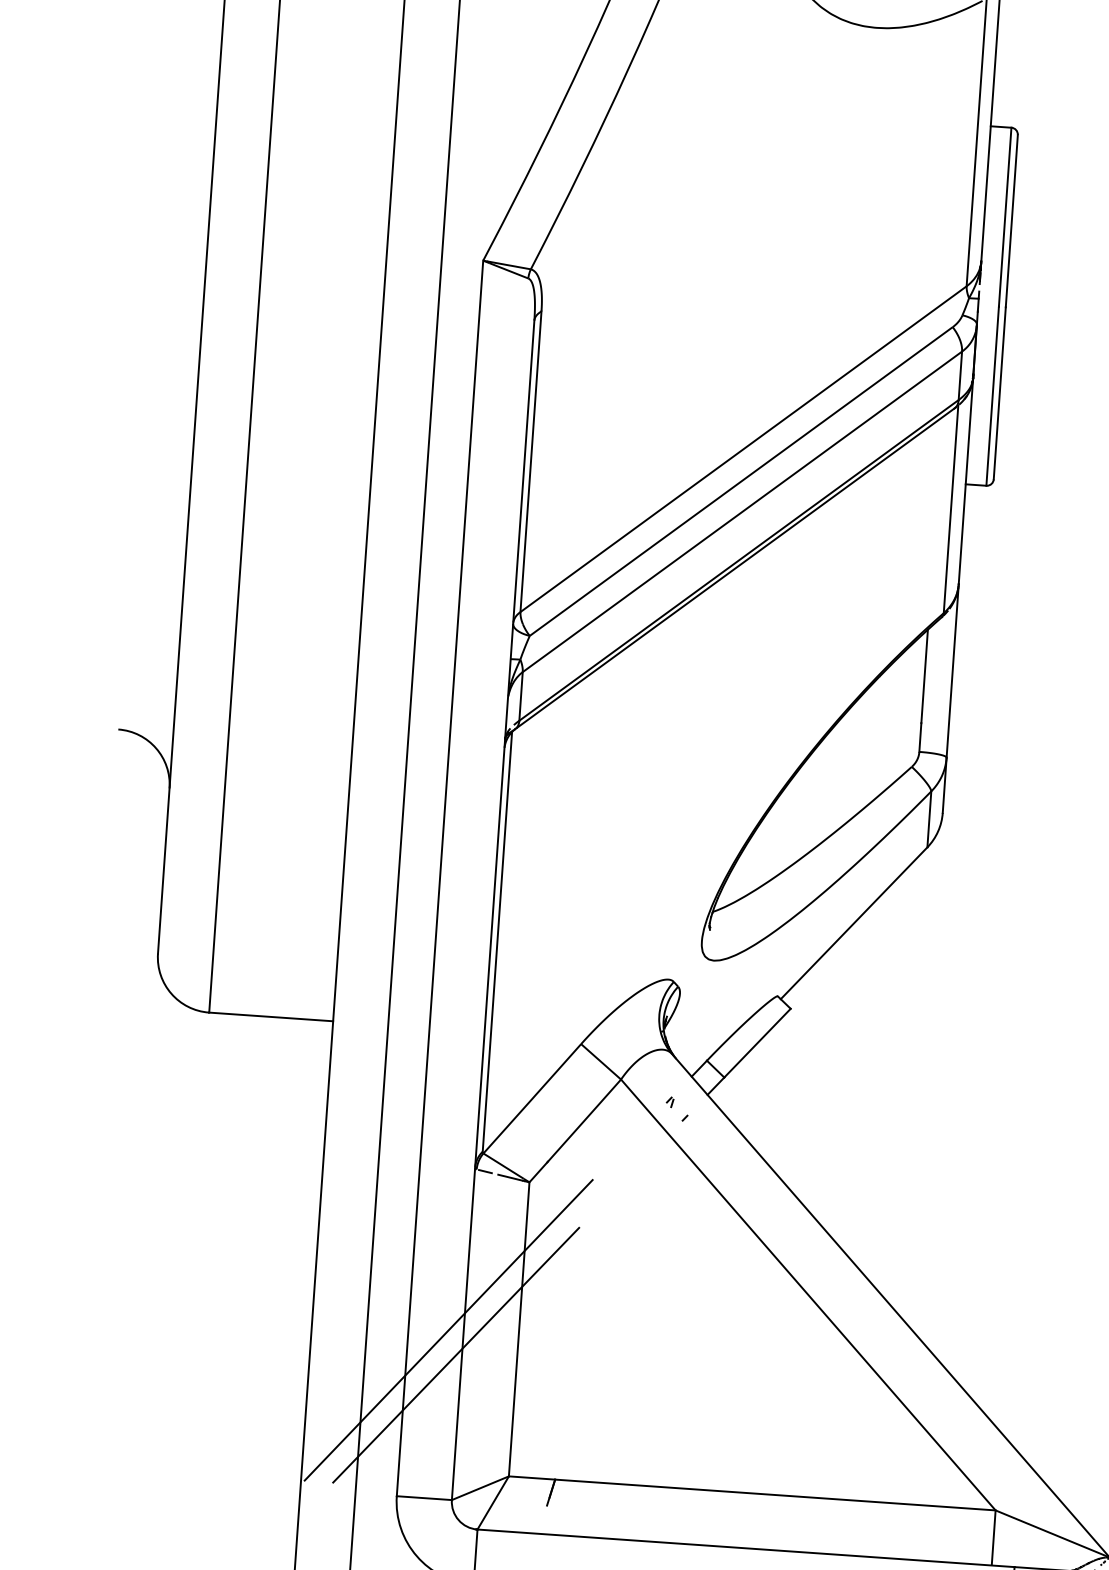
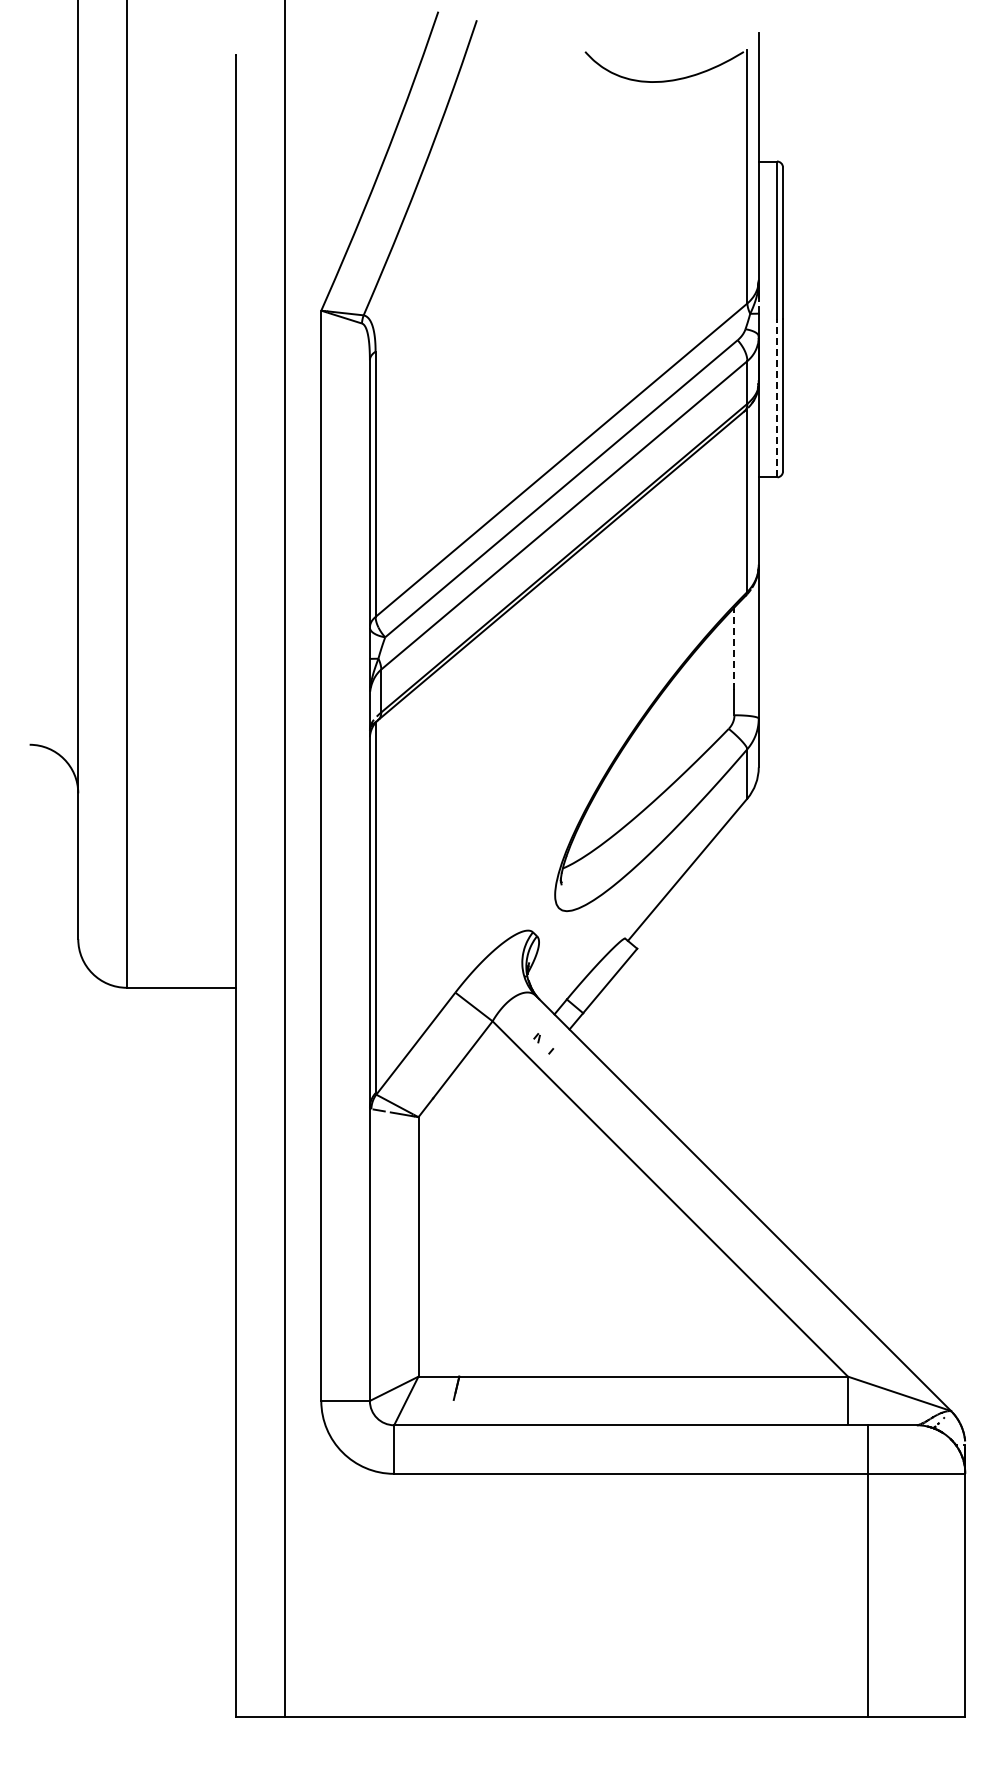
line: (992, 396) -> (776, 398), solid -> dashed
line: (924, 676) -> (734, 648), solid -> dashed
line: (448, 1329) -> (356, 1251), removed
line: (455, 1355) -> (364, 1273), removed

